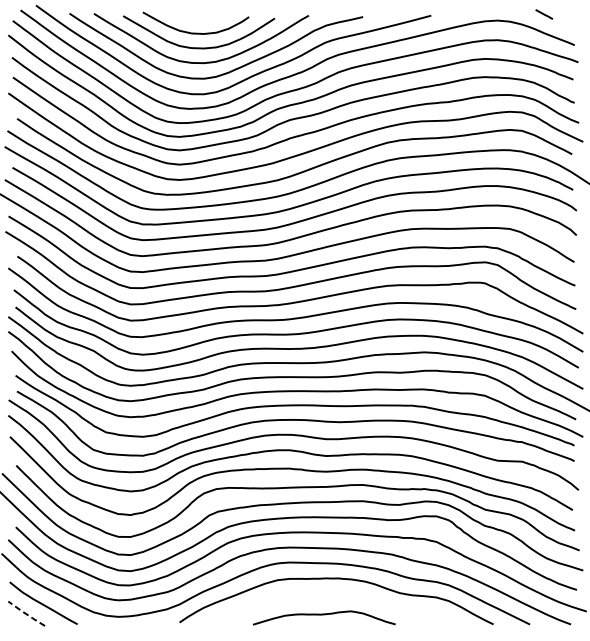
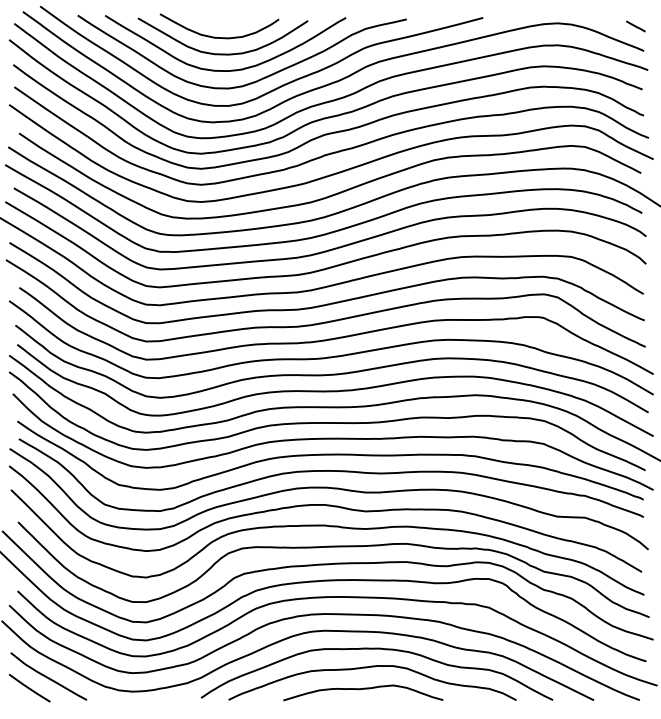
line: (543, 14) -> (635, 26), moved
curve: (328, 596) -> (367, 668), added
line: (26, 614) -> (29, 688), dashed -> solid

